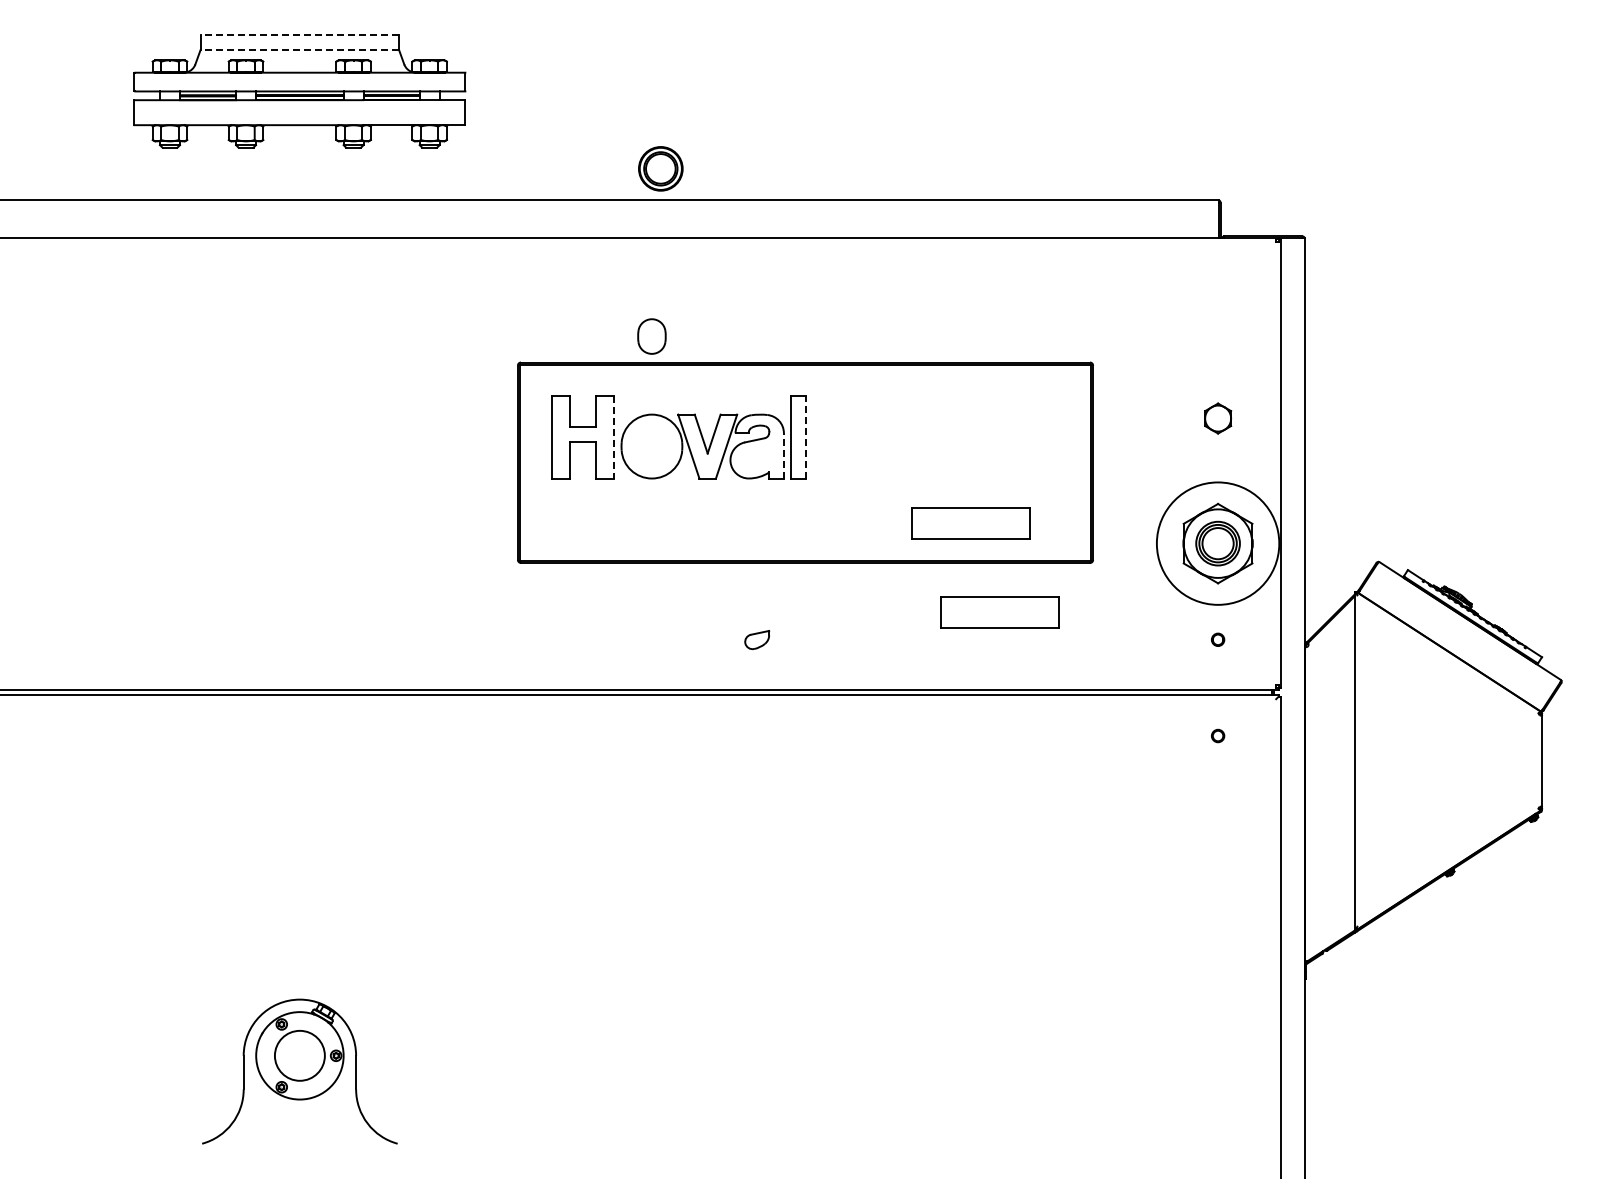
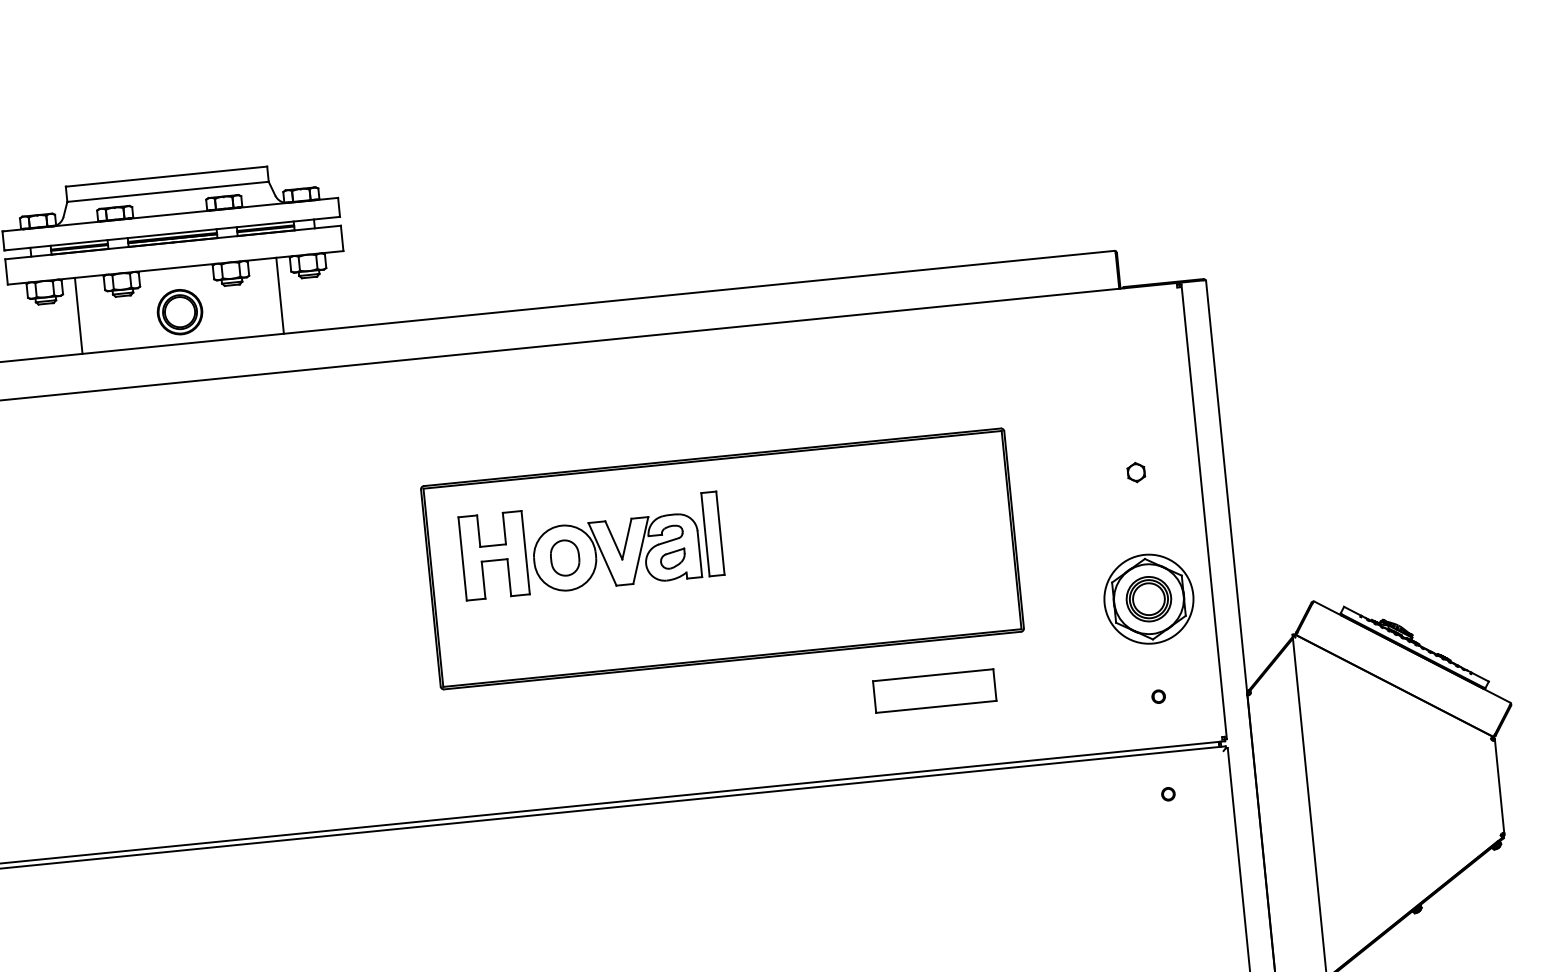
line: (299, 35) -> (166, 176), dashed -> solid
line: (299, 50) -> (167, 192), dashed -> solid
line: (200, 162) -> (78, 315), added
line: (399, 162) -> (280, 295), added
part: (660, 168) -> (179, 311), moved
part: (651, 336) -> (564, 558), moved
part: (1217, 418) -> (1135, 472), size x0.62
line: (806, 436) -> (720, 532), dashed -> solid
line: (613, 437) -> (525, 552), dashed -> solid
line: (783, 455) -> (699, 553), dashed -> solid
part: (970, 523) -> (895, 603), removed
circle: (1217, 543) -> (1148, 599), size x0.71
part: (757, 640) -> (673, 559), moved

